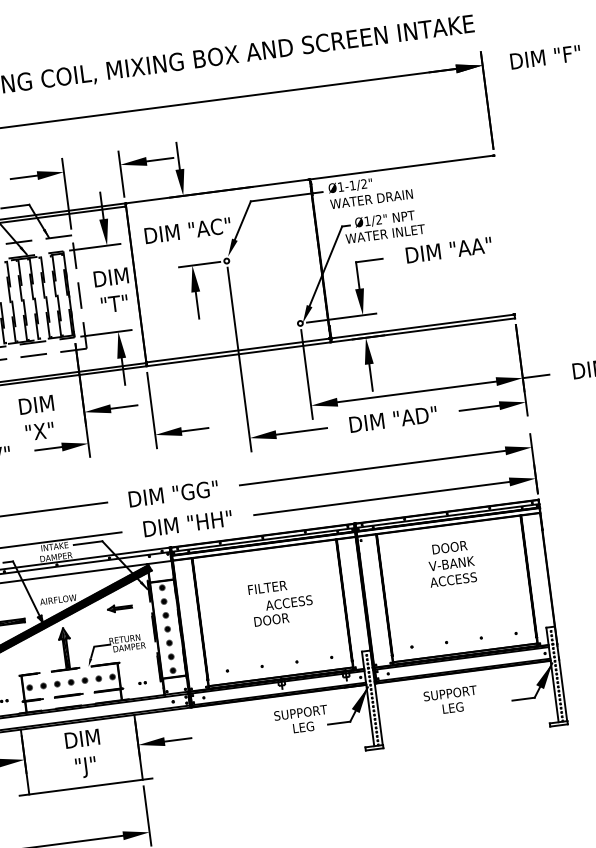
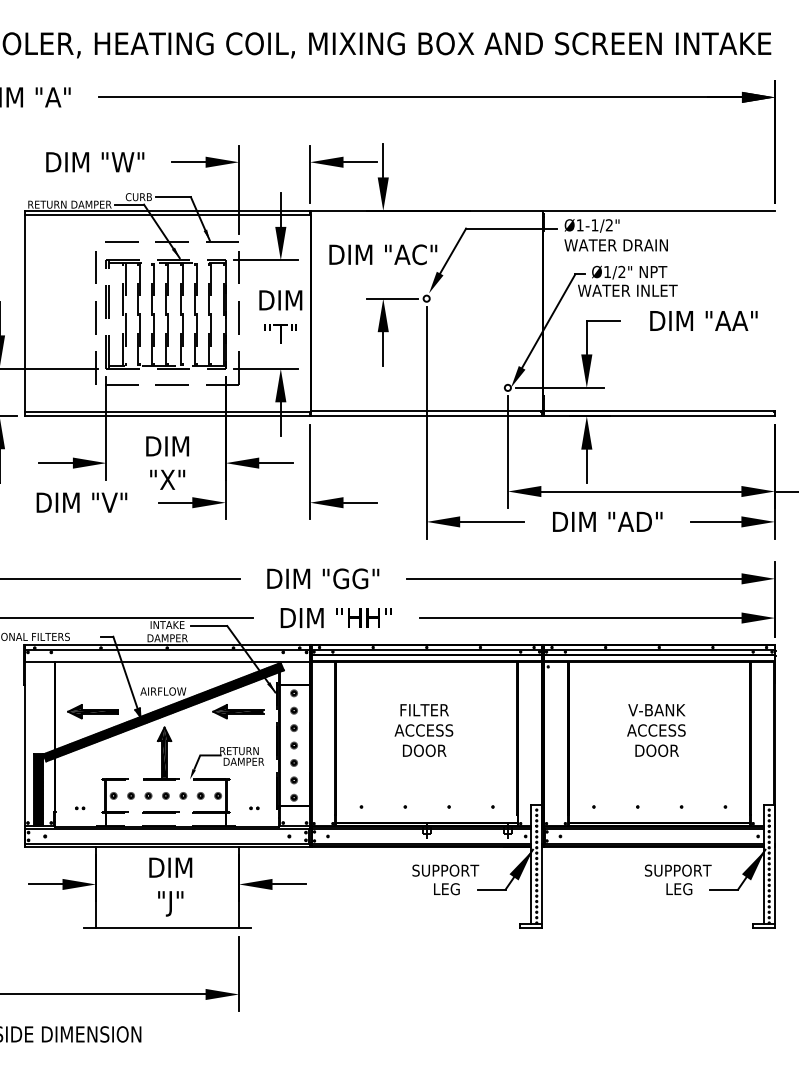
text: (449, 547) -> (656, 750), moved
text: (288, 602) -> (423, 730), moved
part: (120, 607) -> (238, 711), size x1.67
text: (451, 700) -> (678, 879), moved

